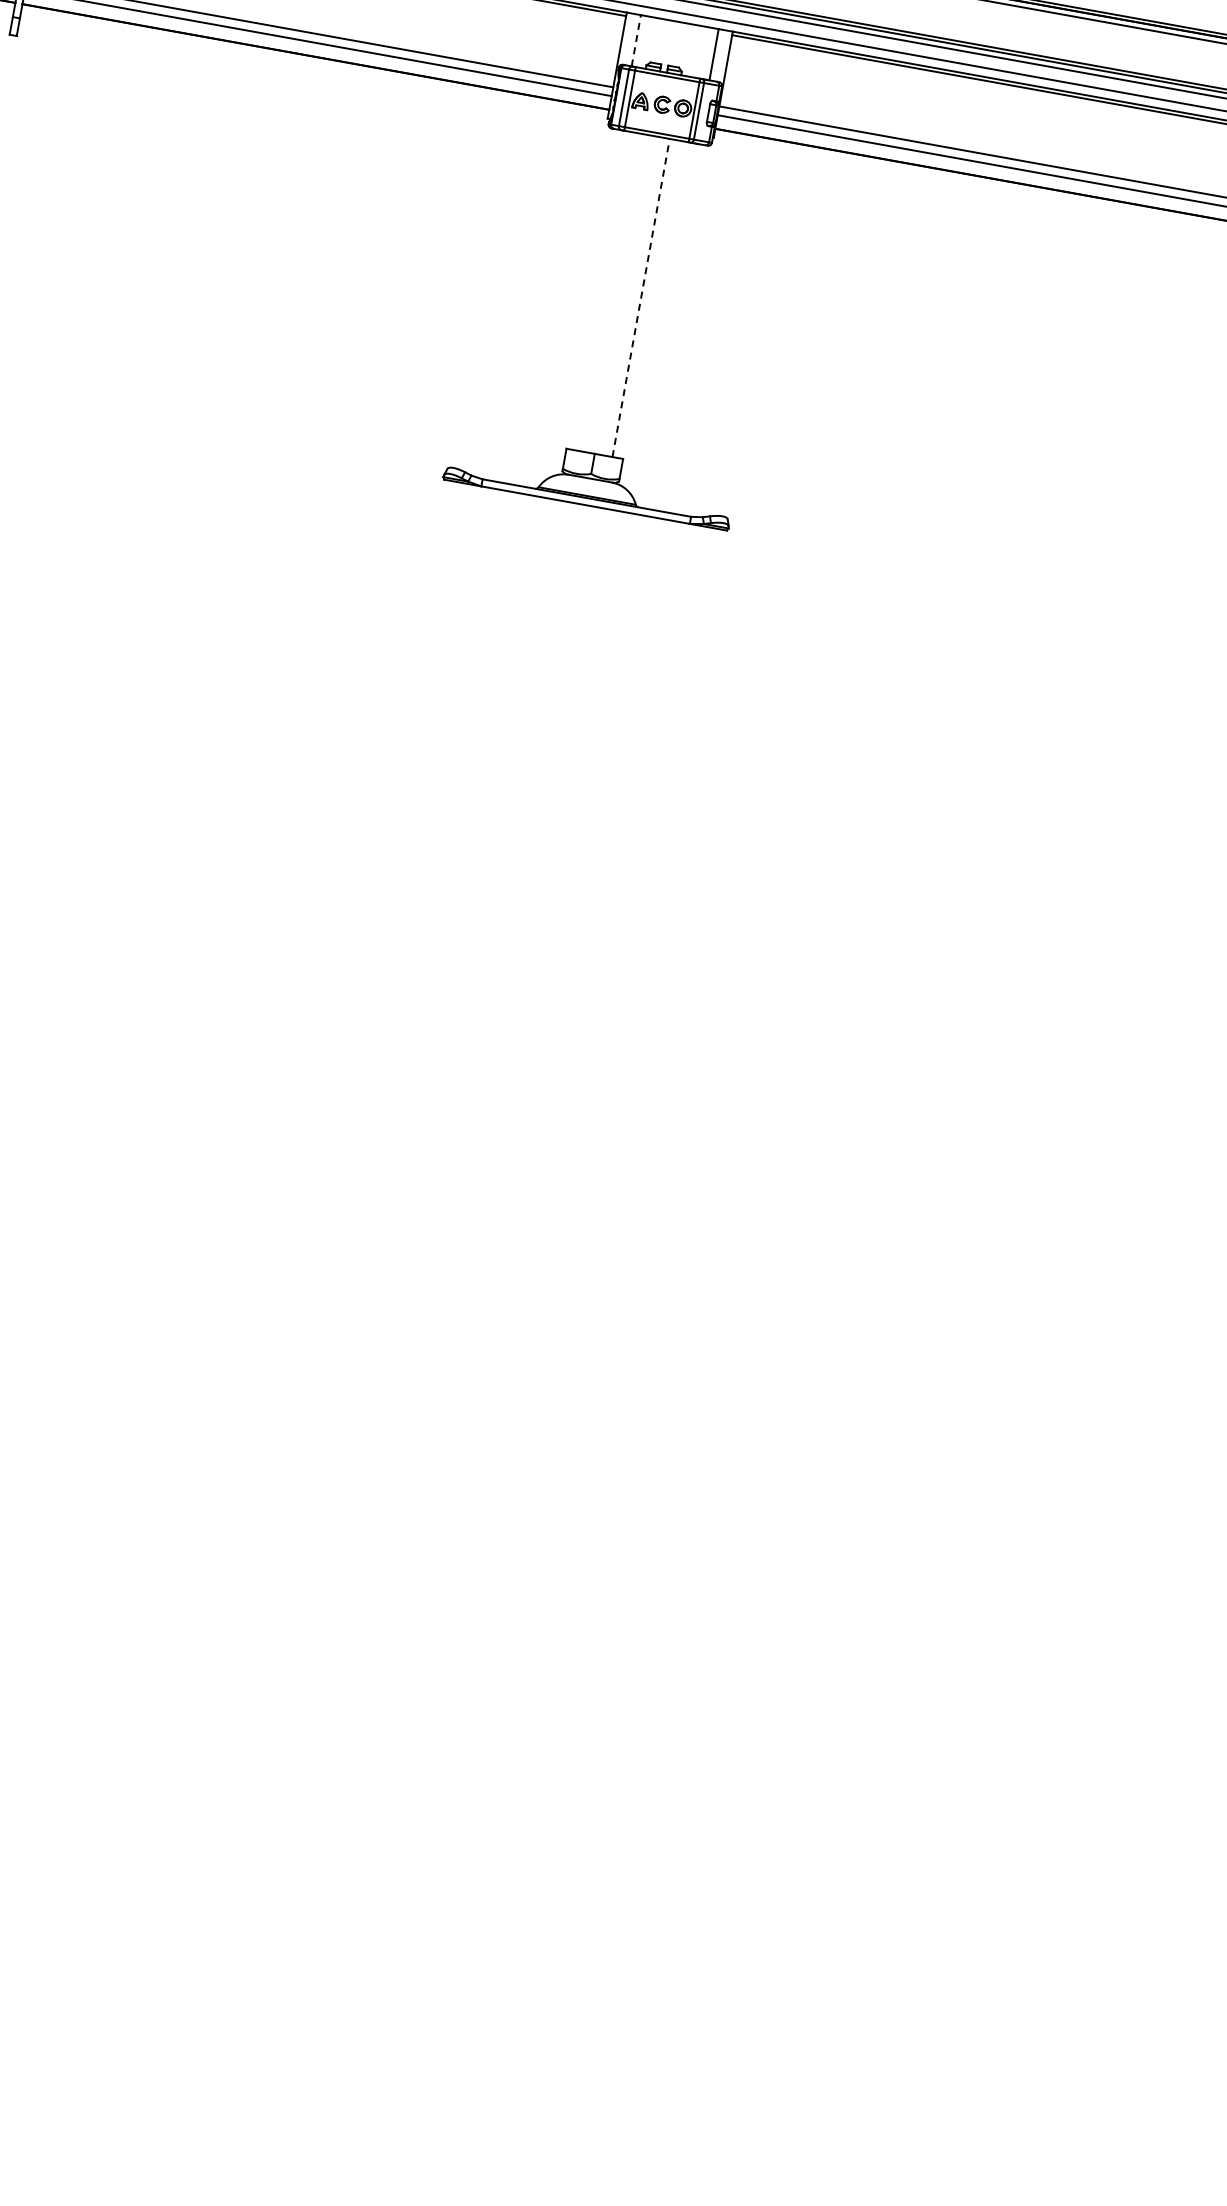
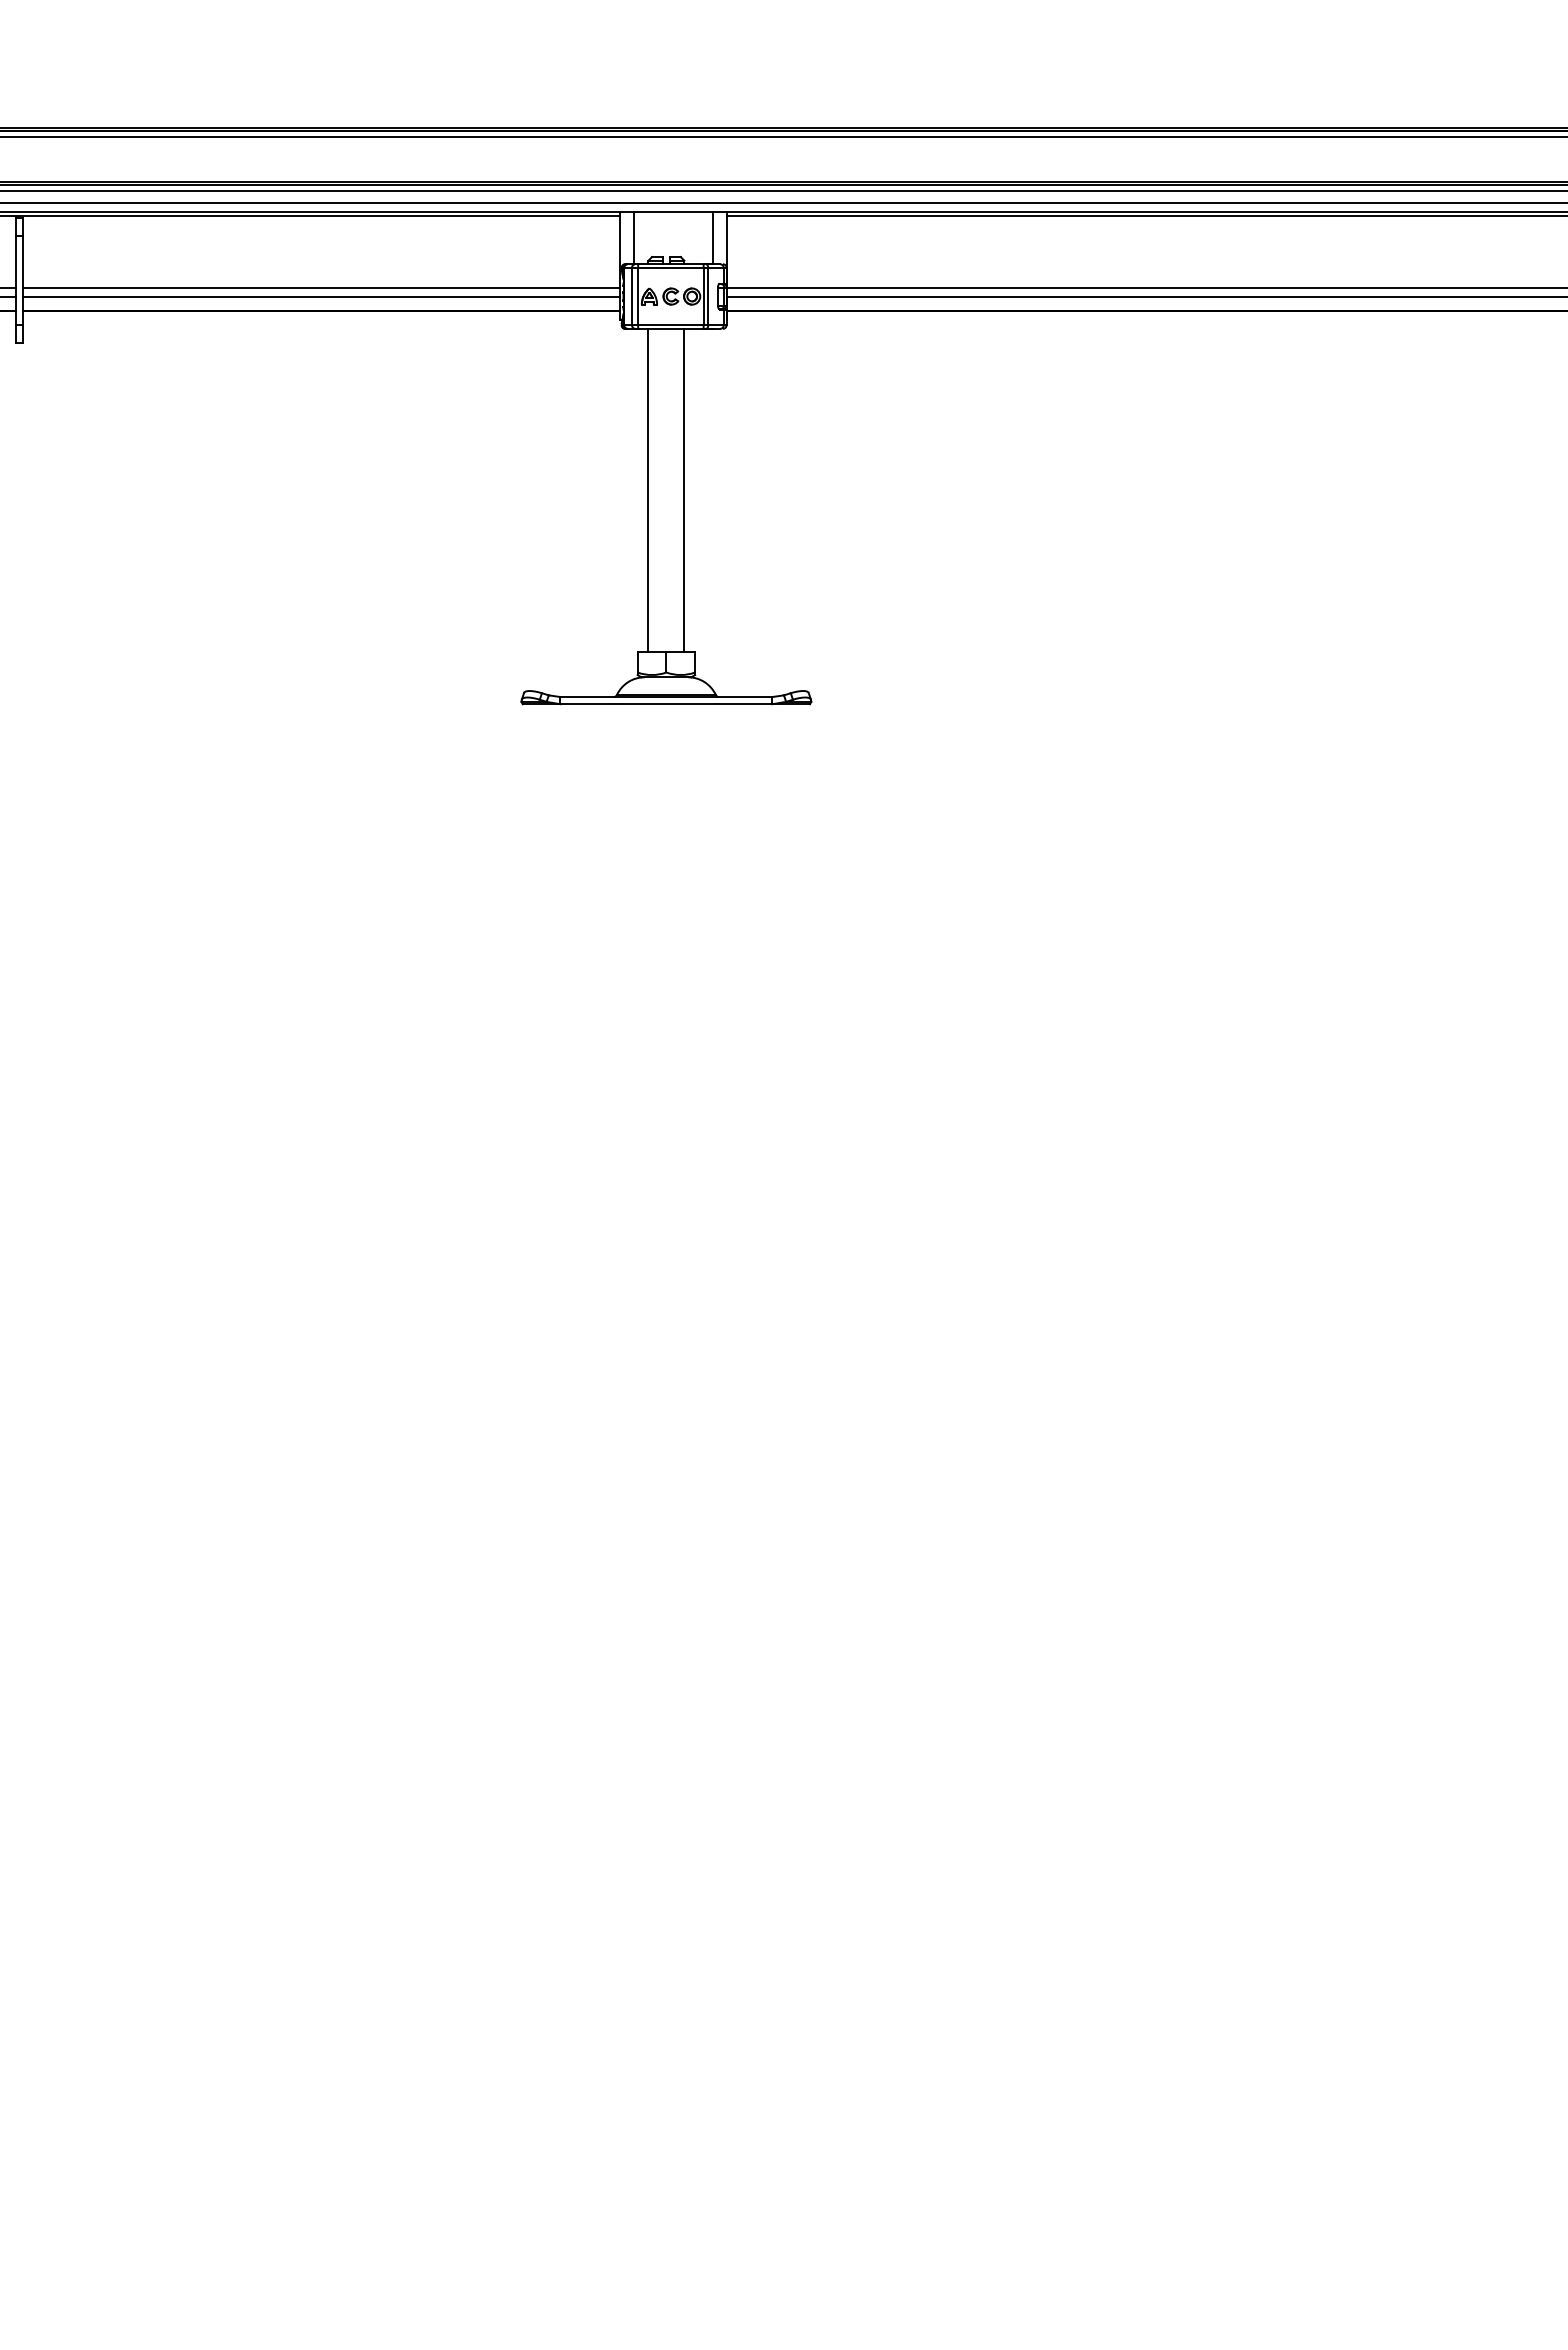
line: (636, 40) -> (634, 237), dashed -> solid
line: (605, 291) -> (648, 490), added
line: (641, 297) -> (684, 490), dashed -> solid

